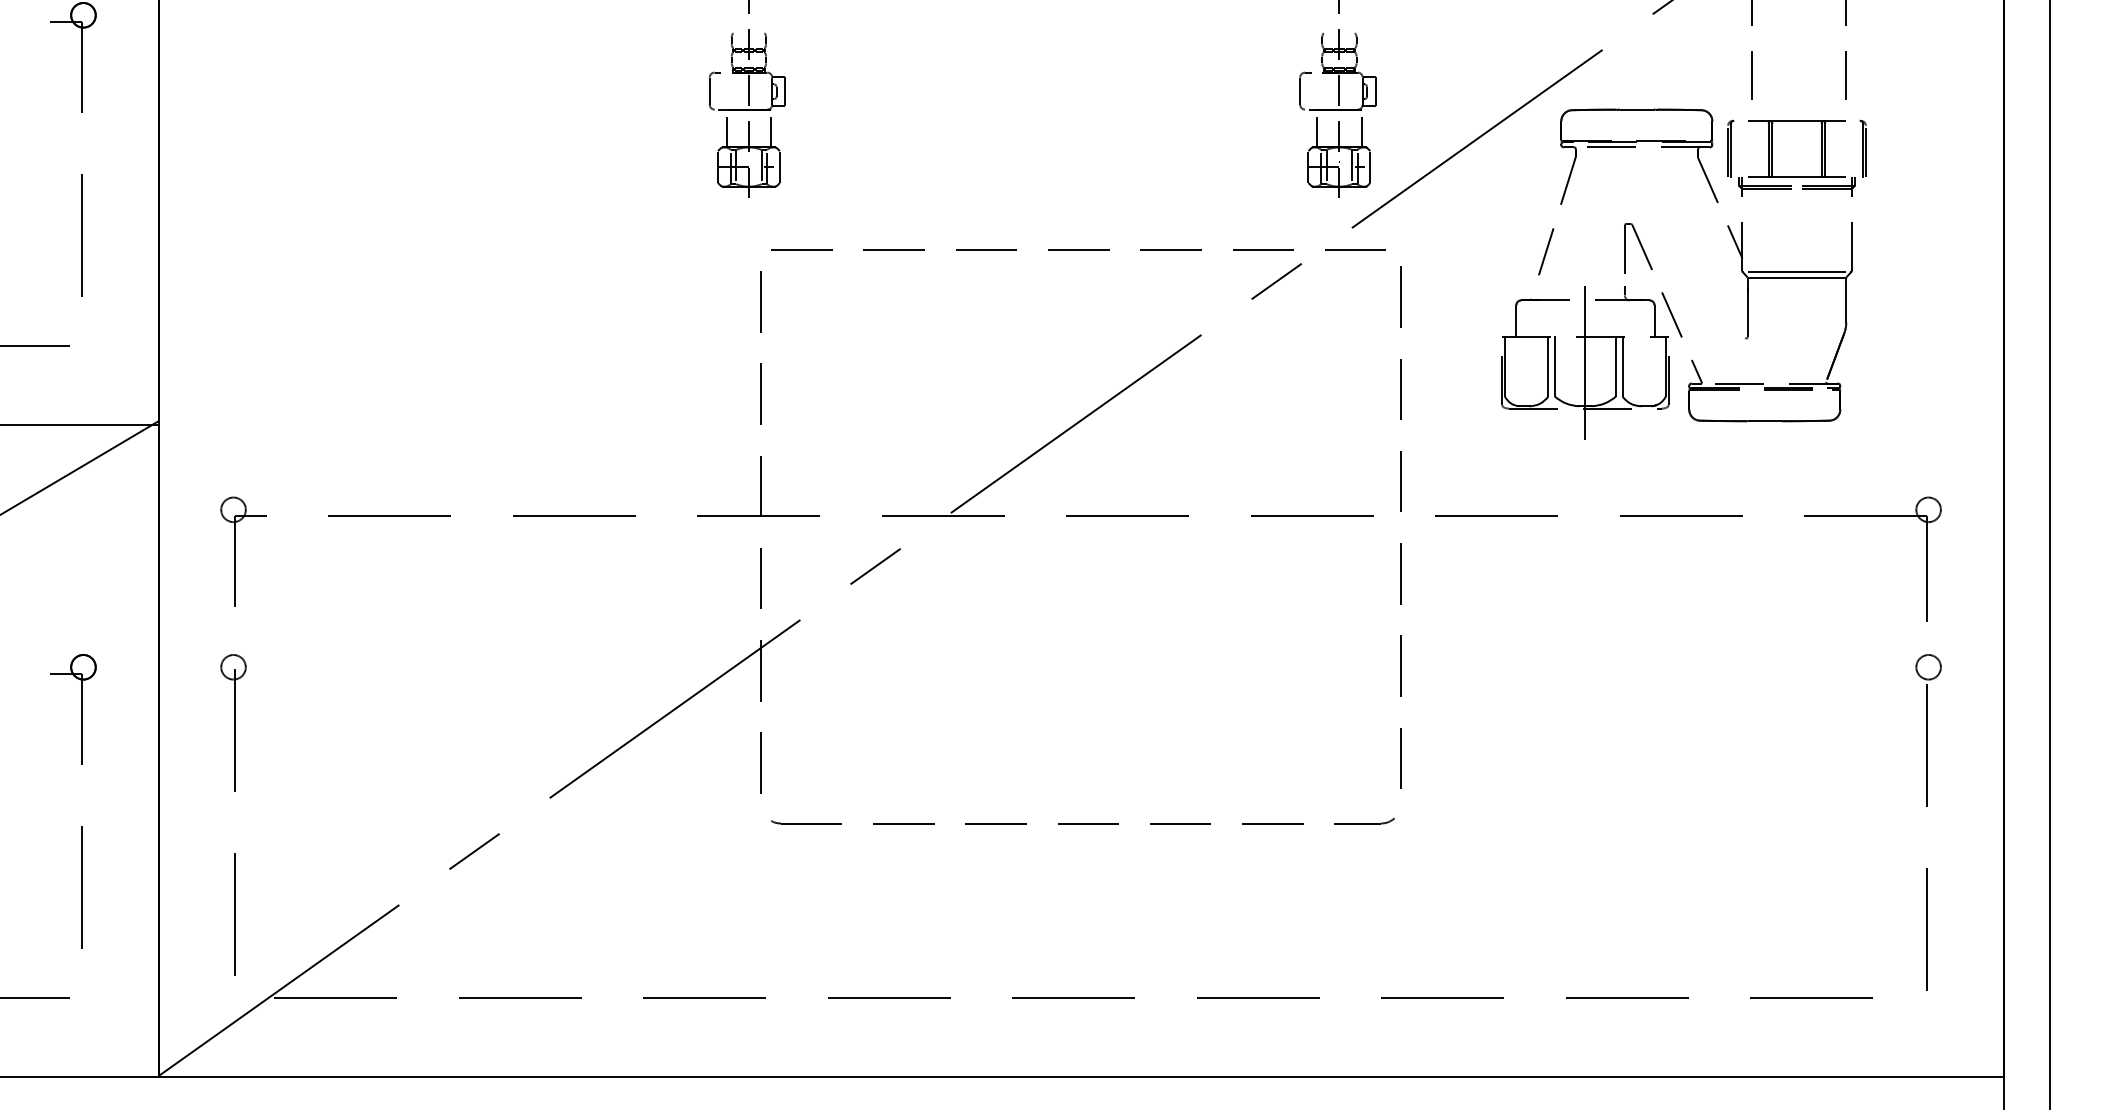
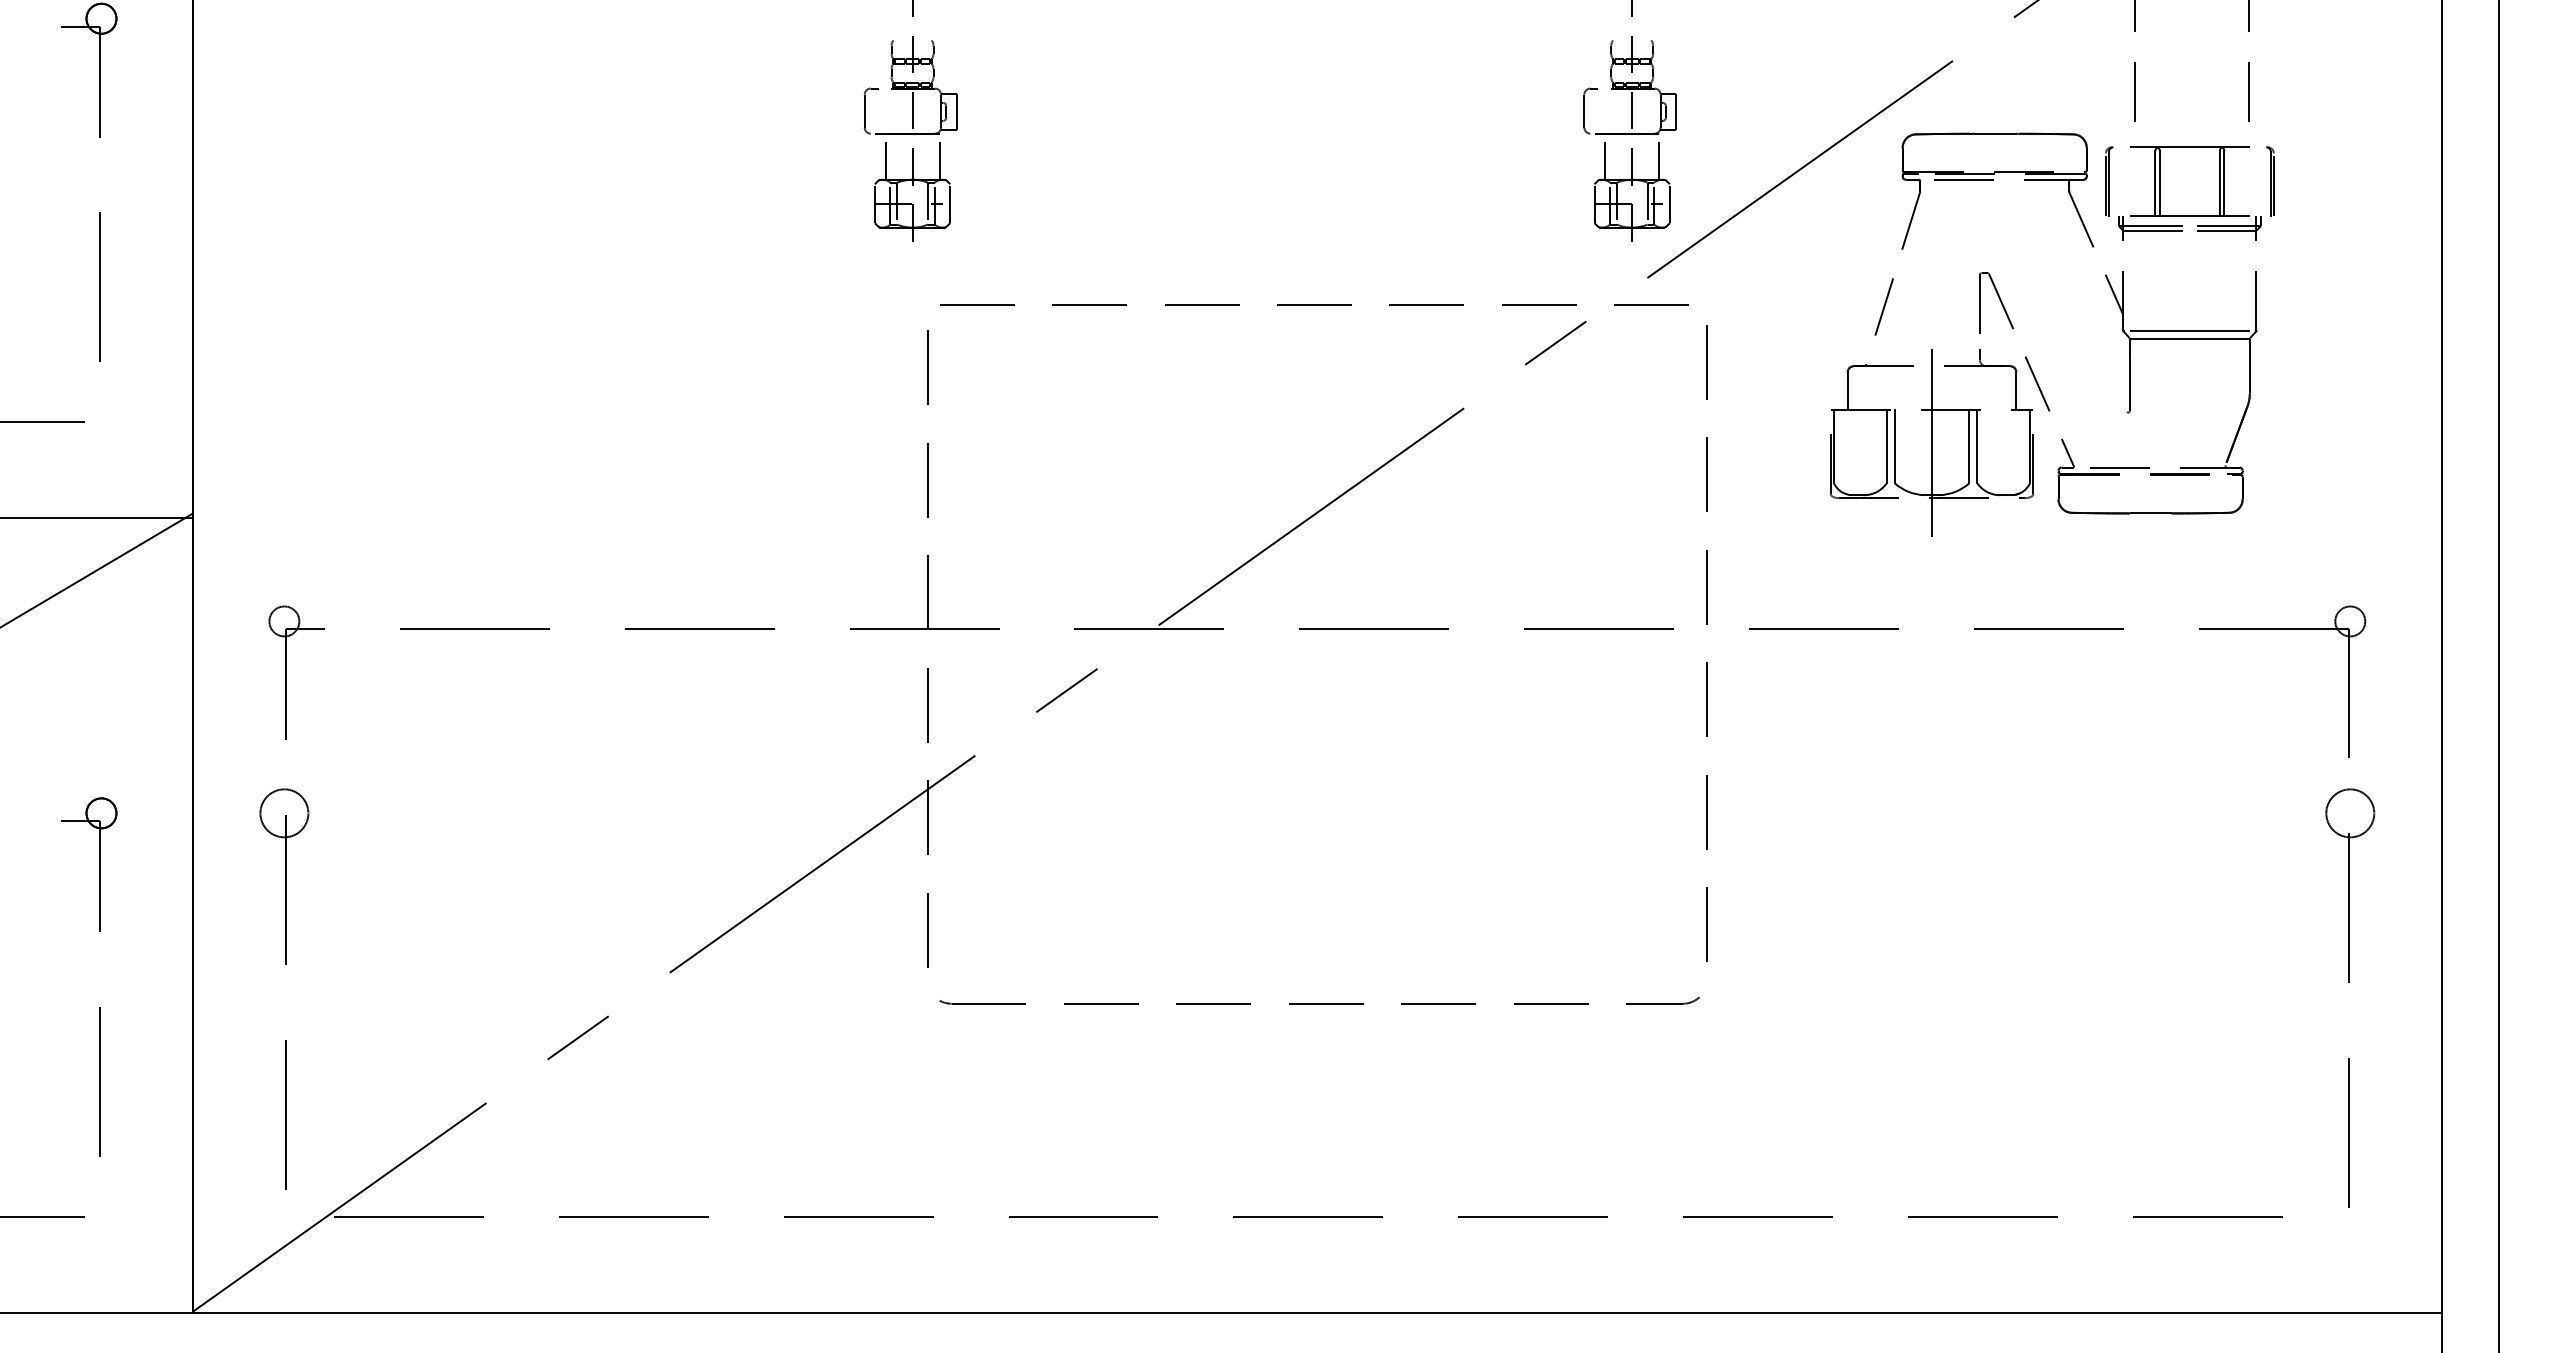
circle: (233, 667) -> (284, 813), size x1.6
circle: (1928, 667) -> (2350, 813), size x1.6

